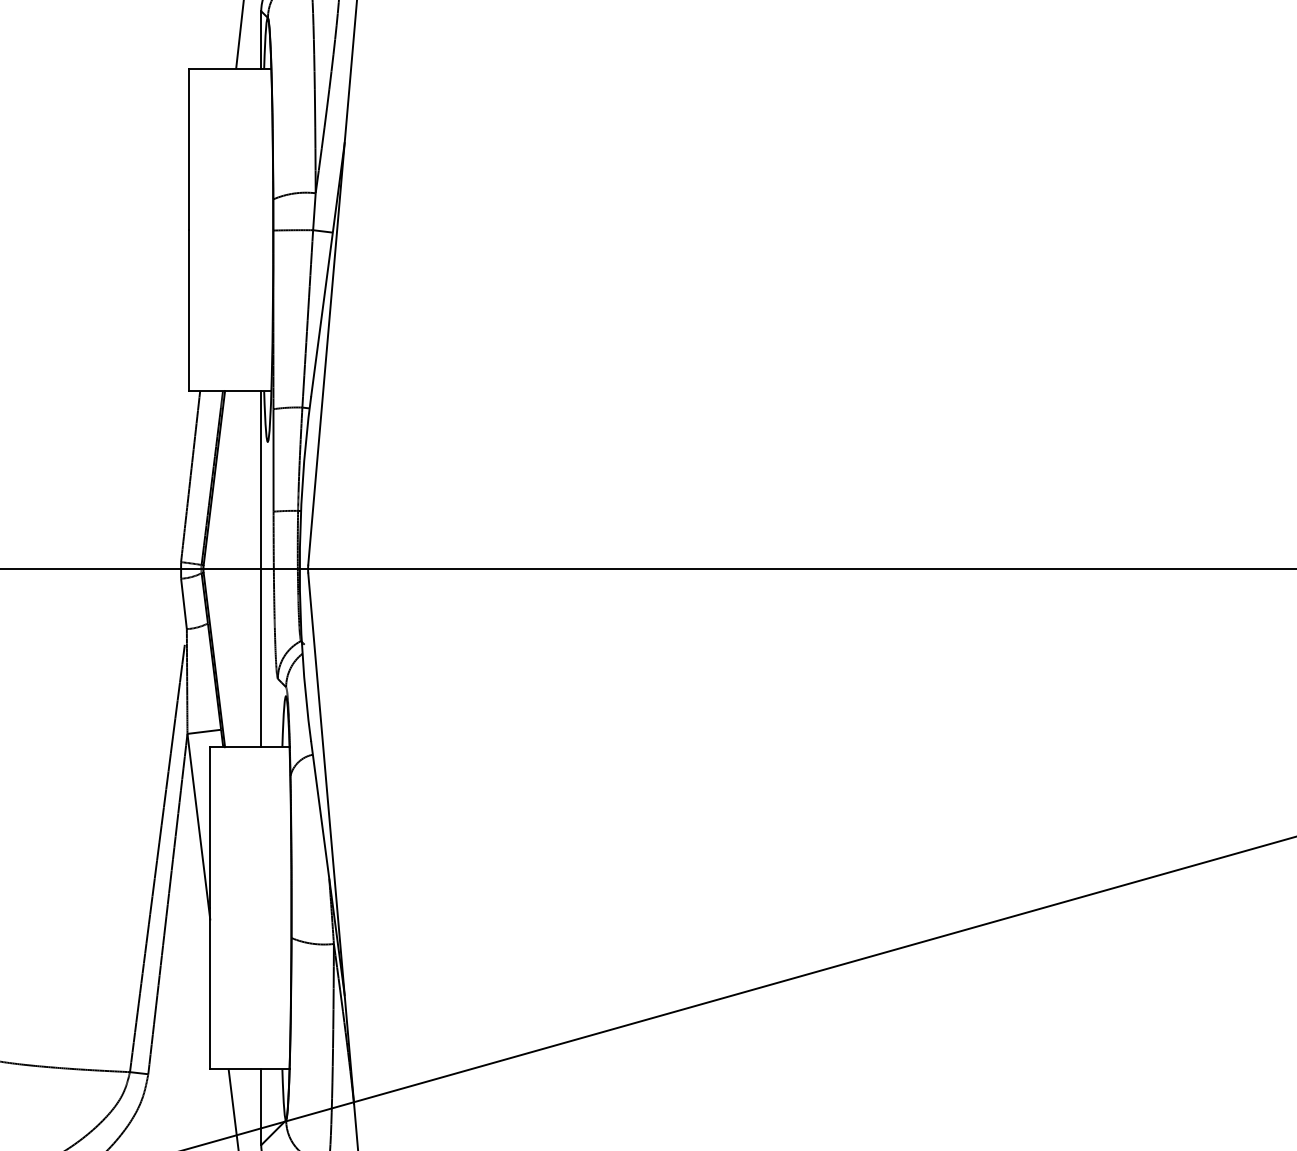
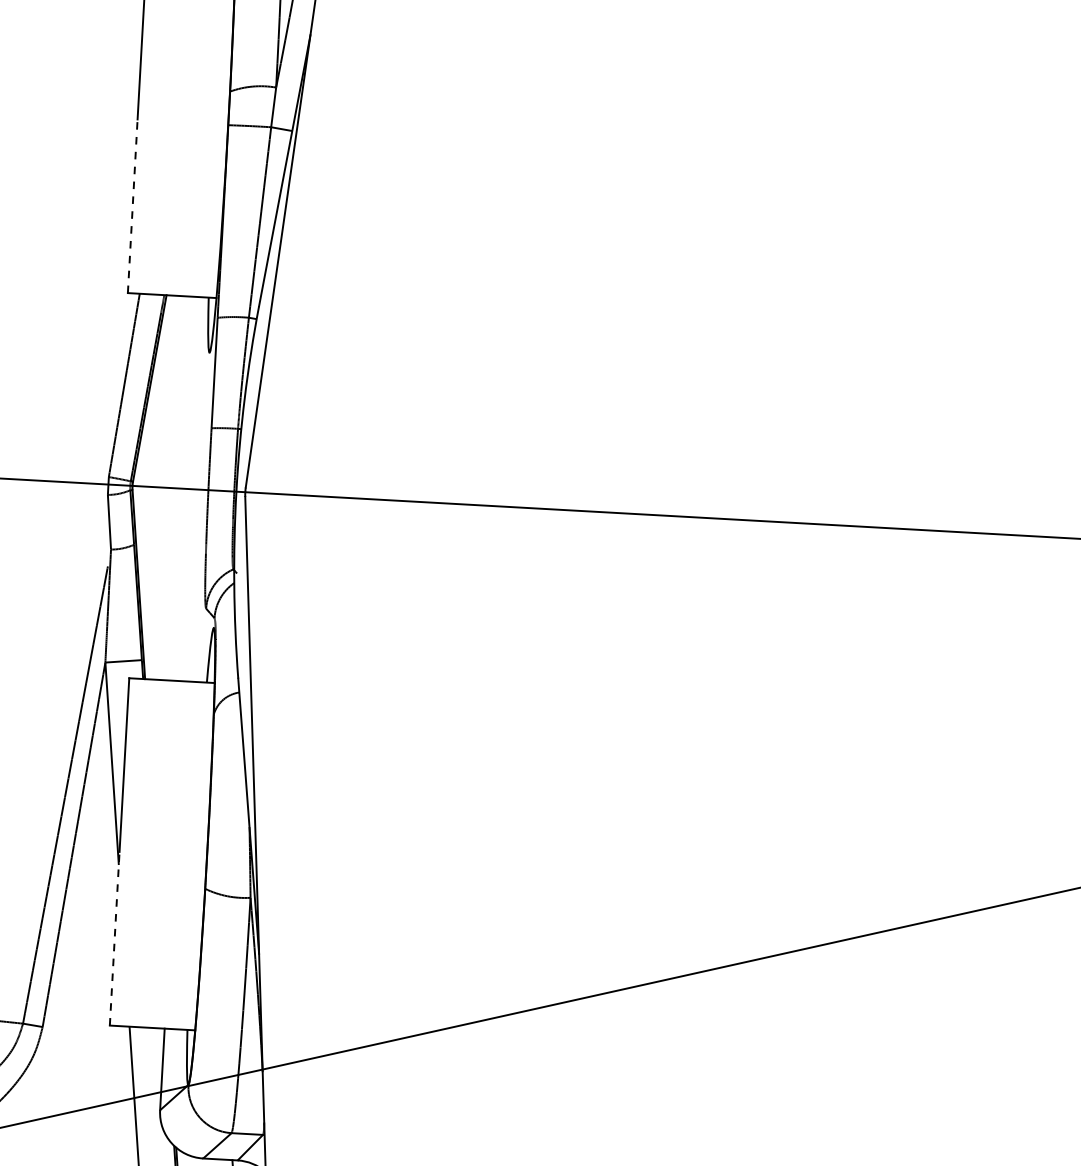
line: (189, 310) -> (133, 206), solid -> dashed
line: (261, 569) -> (195, 489), removed
line: (210, 988) -> (114, 938), solid -> dashed

